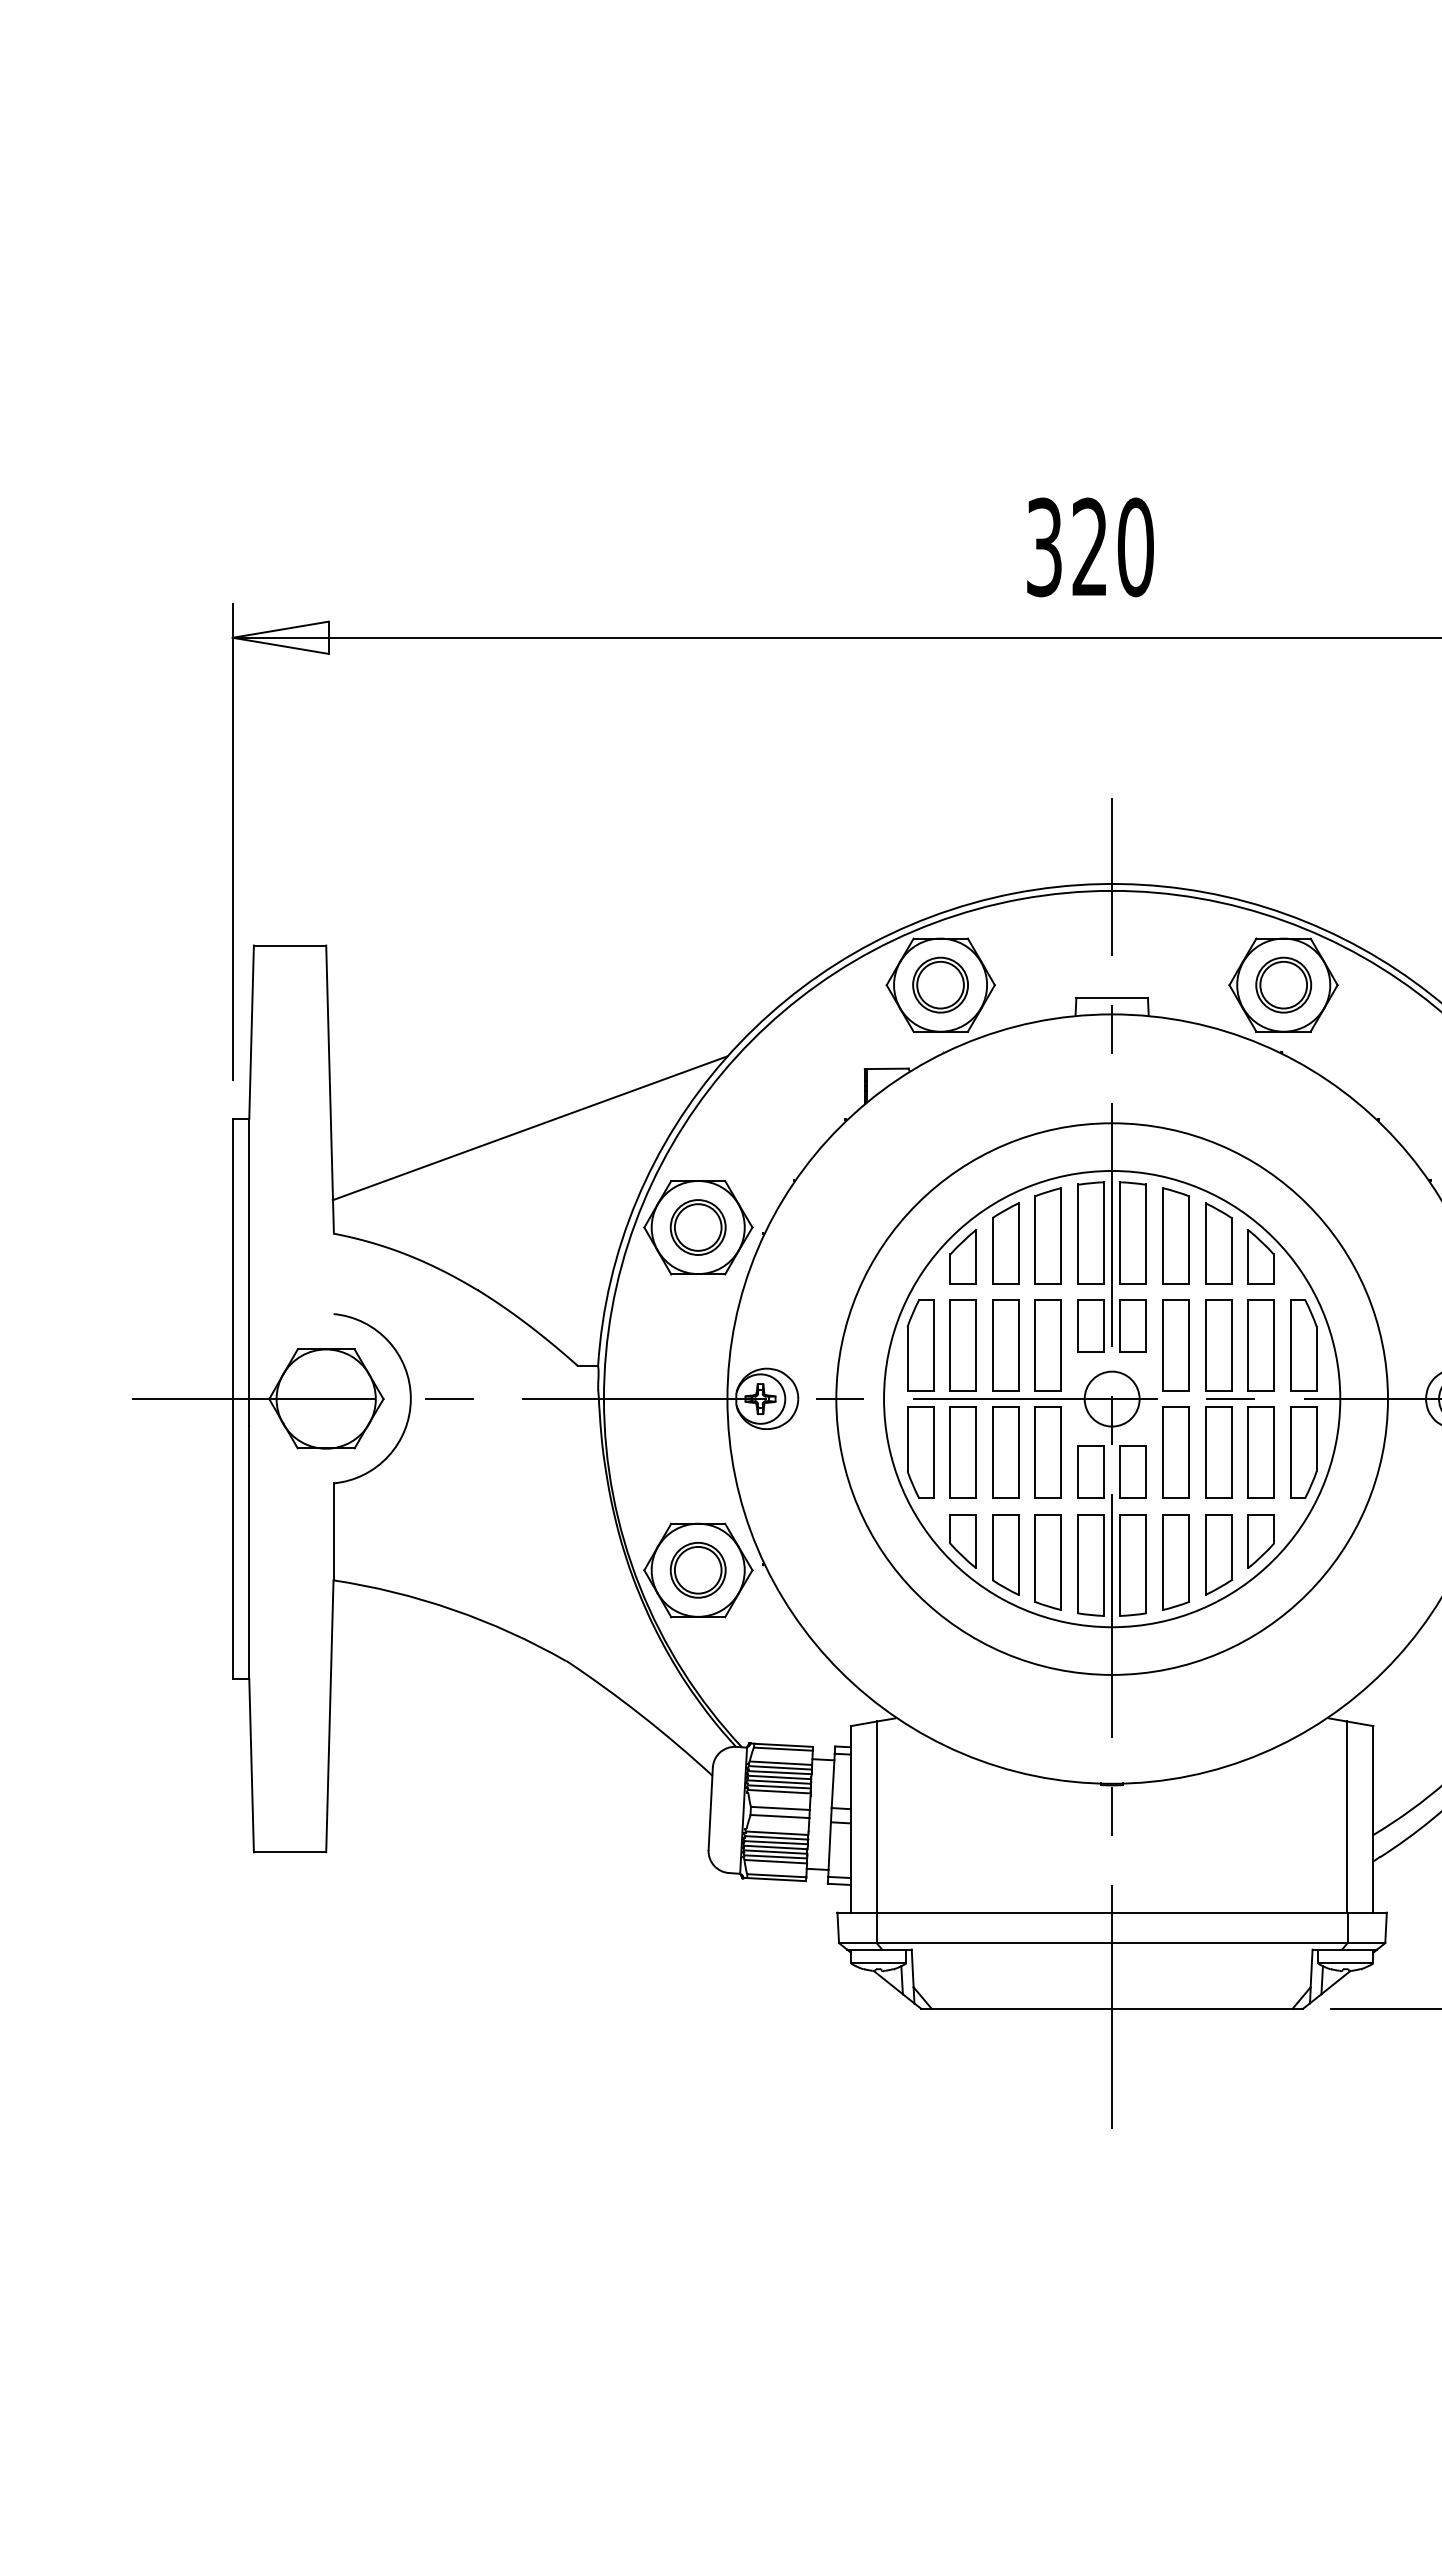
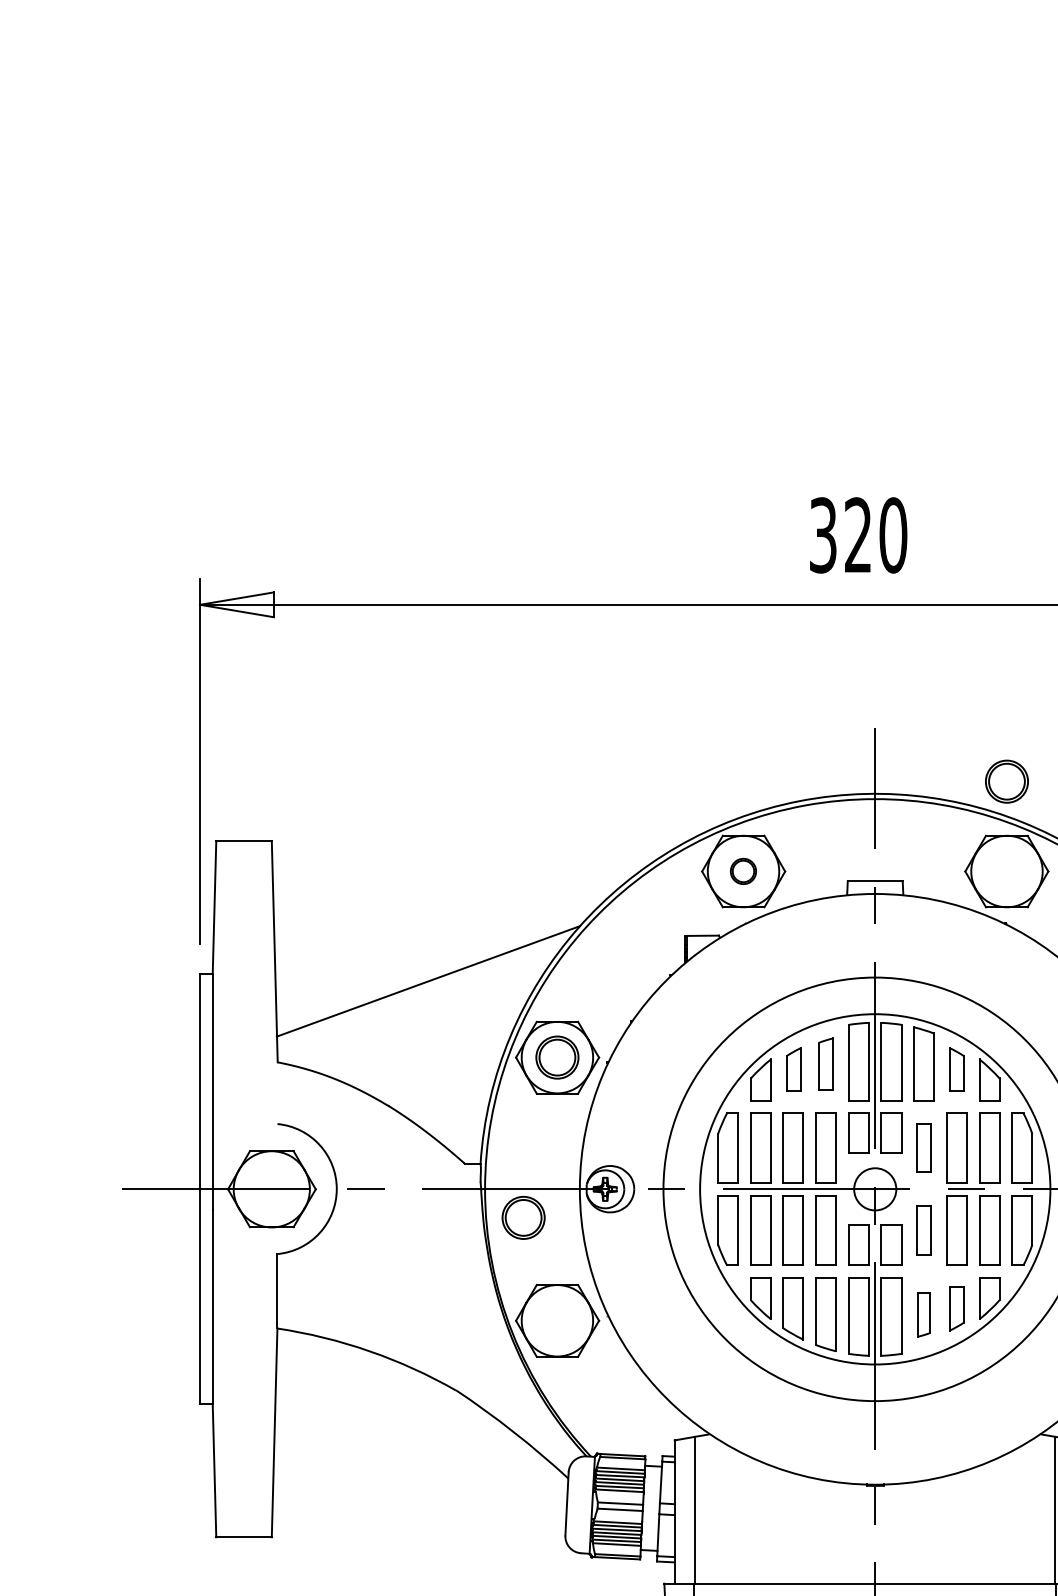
part: (940, 984) -> (743, 871), size x0.6
part: (1283, 984) -> (1006, 781), moved
part: (1047, 1235) -> (825, 1063), size x0.7
part: (1005, 1243) -> (793, 1069), size x0.7
part: (1218, 1243) -> (956, 1069), size x0.7
part: (1175, 1345) -> (923, 1148), size x0.7
part: (1175, 1452) -> (923, 1230), size x0.7
part: (1218, 1554) -> (956, 1308), size x0.7
part: (1175, 1562) -> (923, 1314), size x0.6
part: (697, 1570) -> (523, 1218), moved

